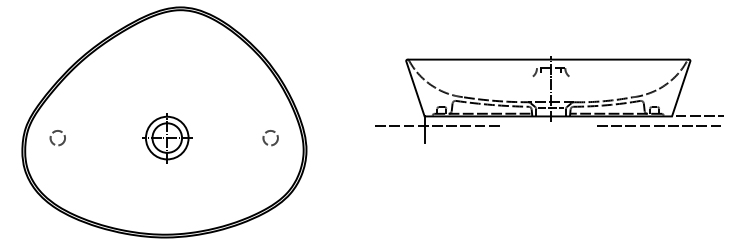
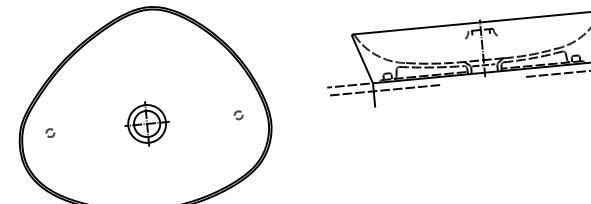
line: (396, 116) -> (348, 85), added
circle: (57, 137) -> (49, 132), size x0.62
circle: (270, 137) -> (238, 114), size x0.62

